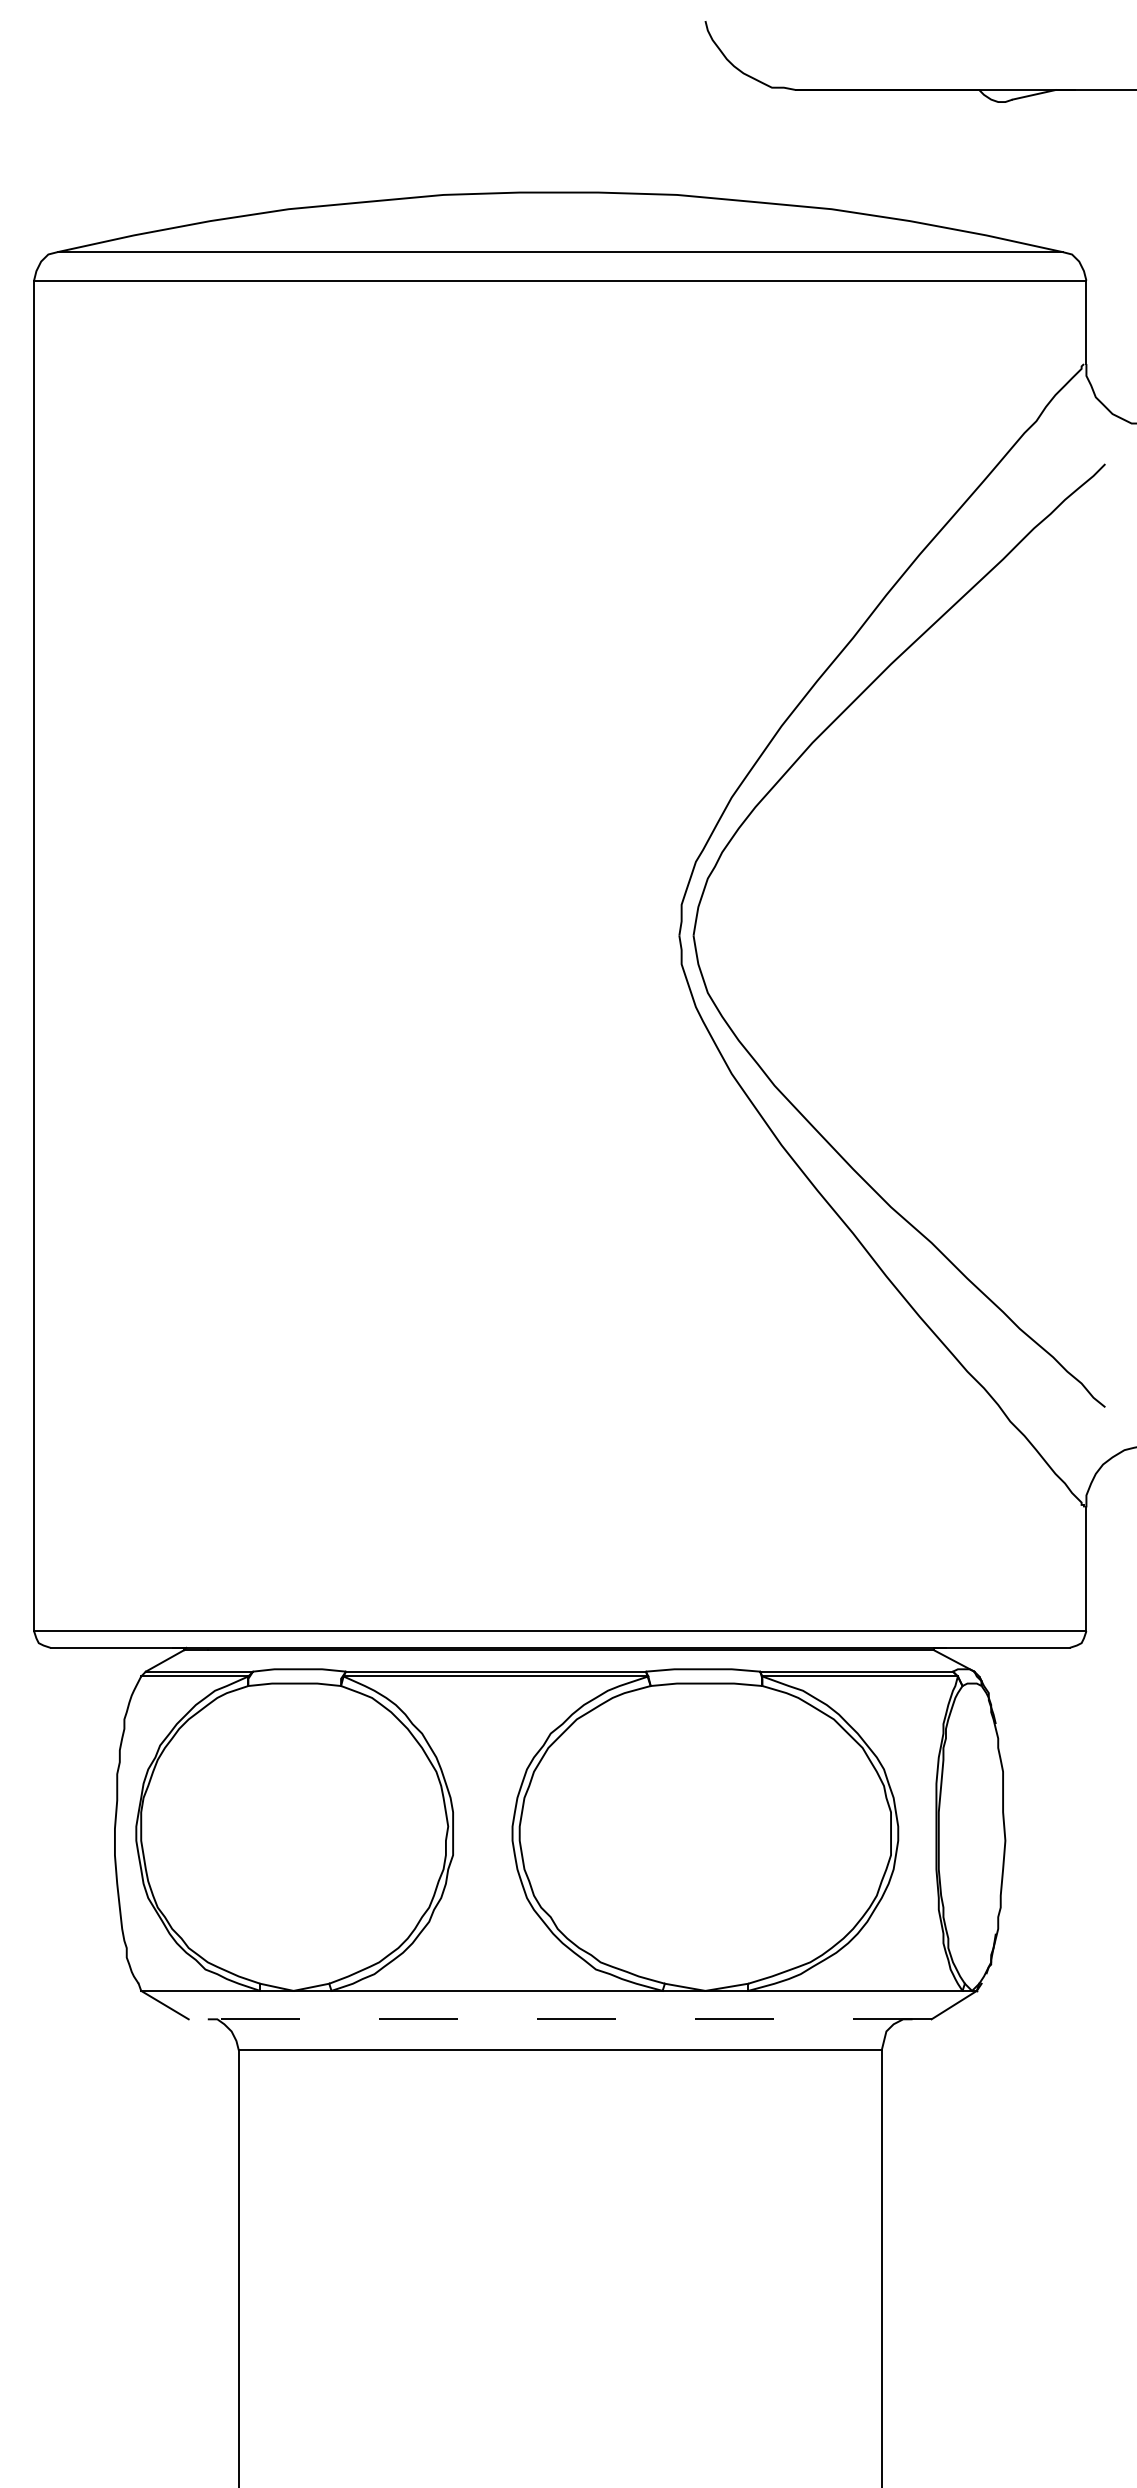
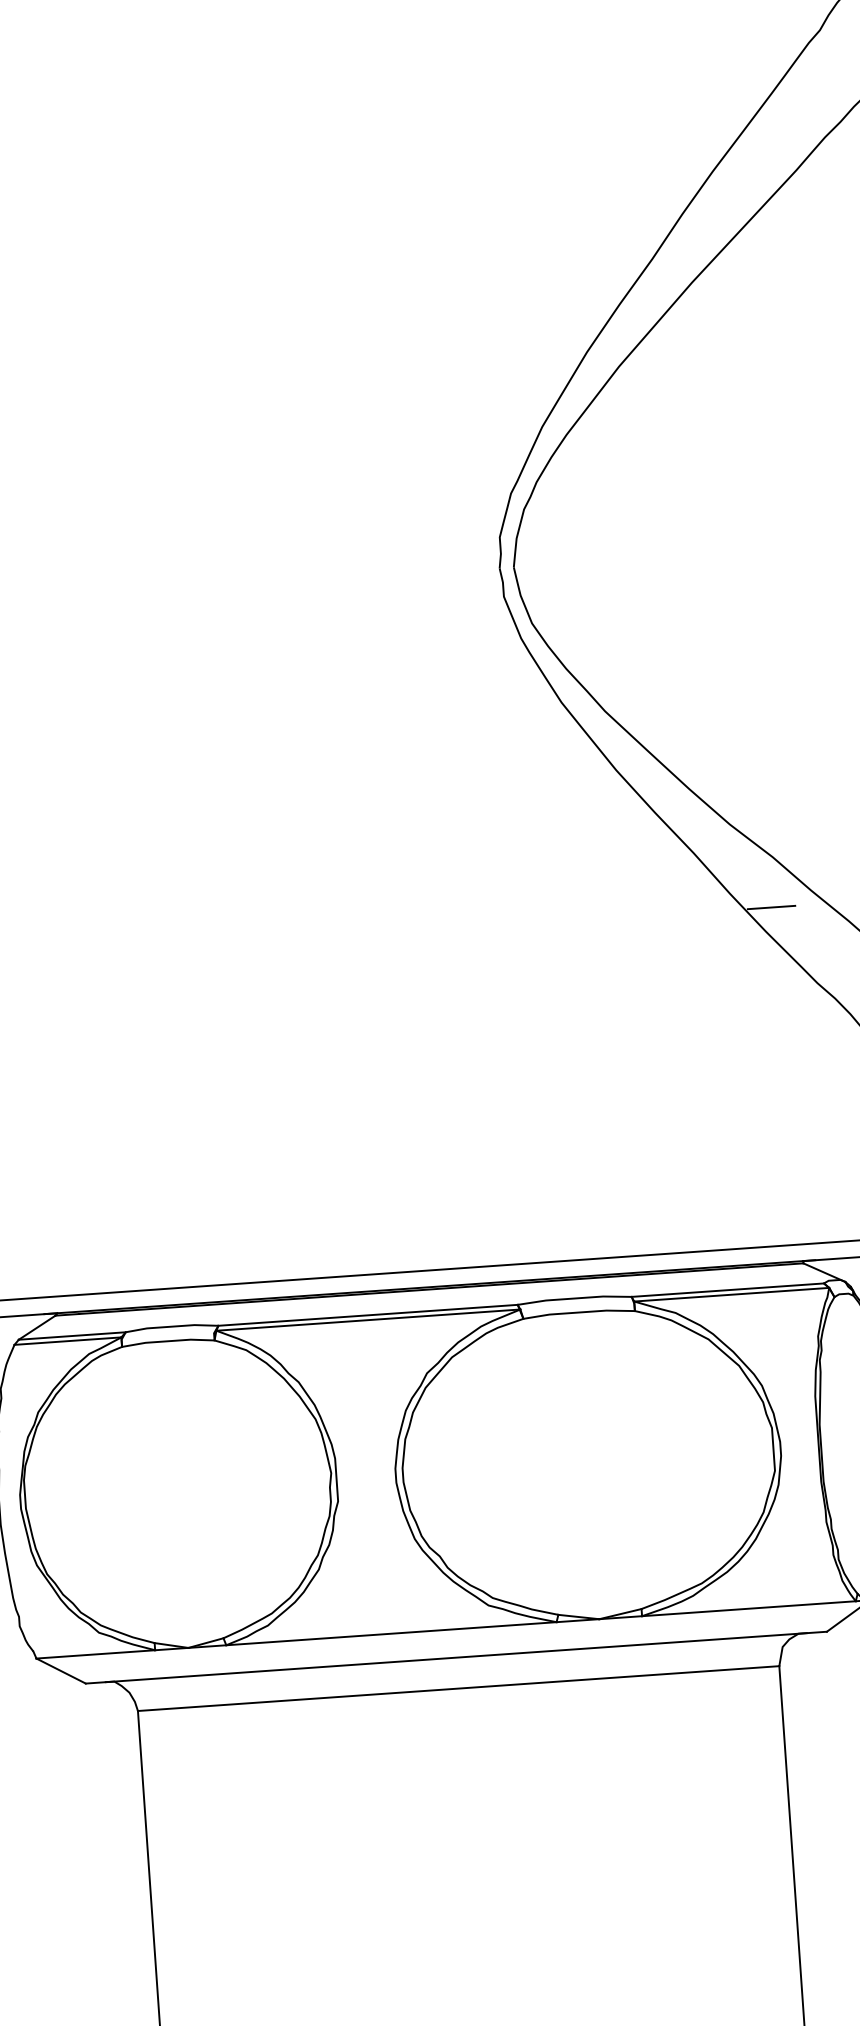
line: (926, 1292) -> (771, 907), added
line: (559, 2019) -> (455, 1657), dashed -> solid

